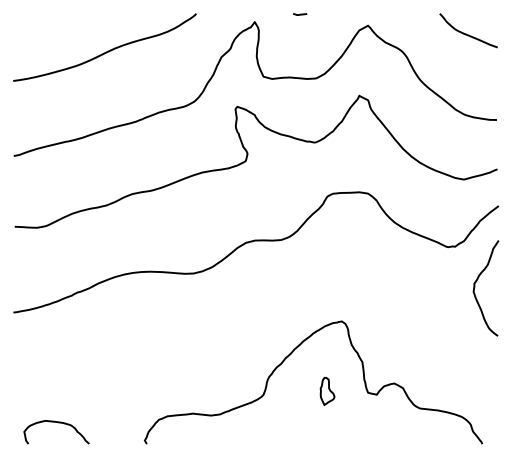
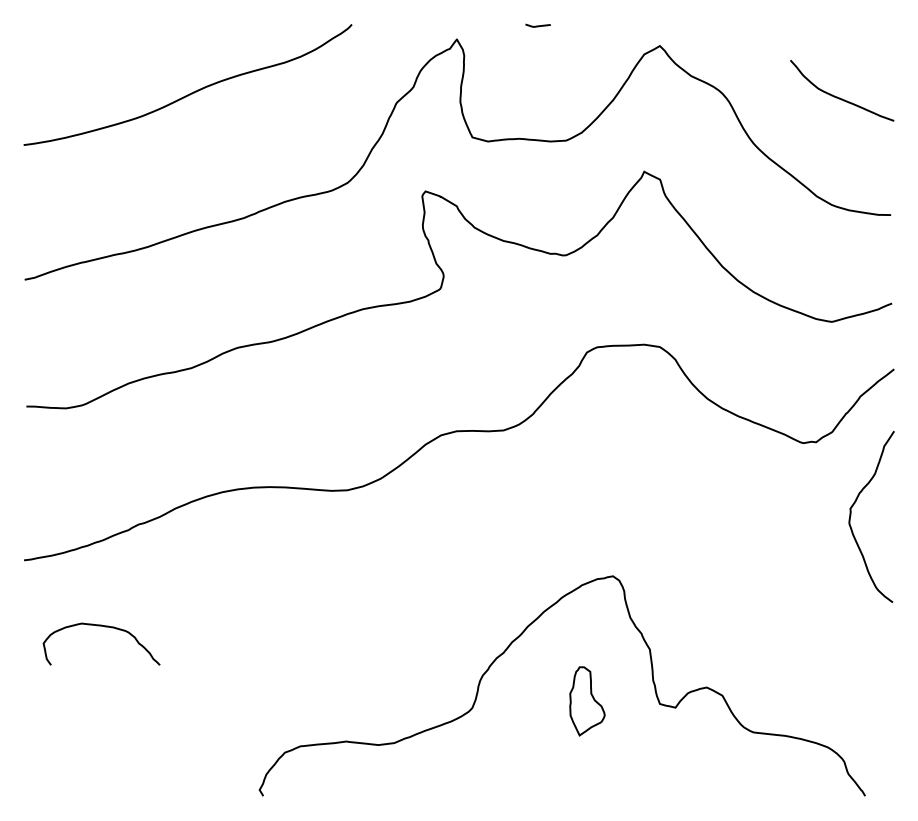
curve: (466, 33) -> (838, 95), moved
part: (327, 391) -> (587, 701), size x1.4
curve: (58, 423) -> (104, 628), moved

